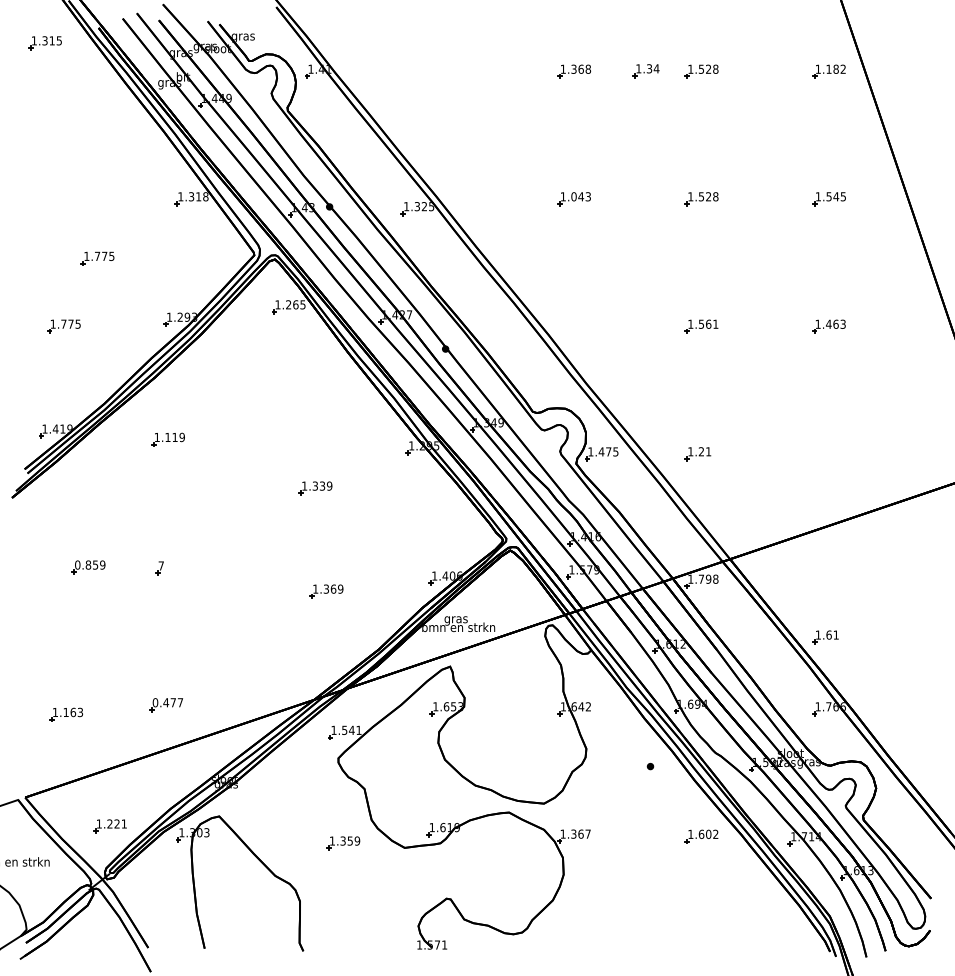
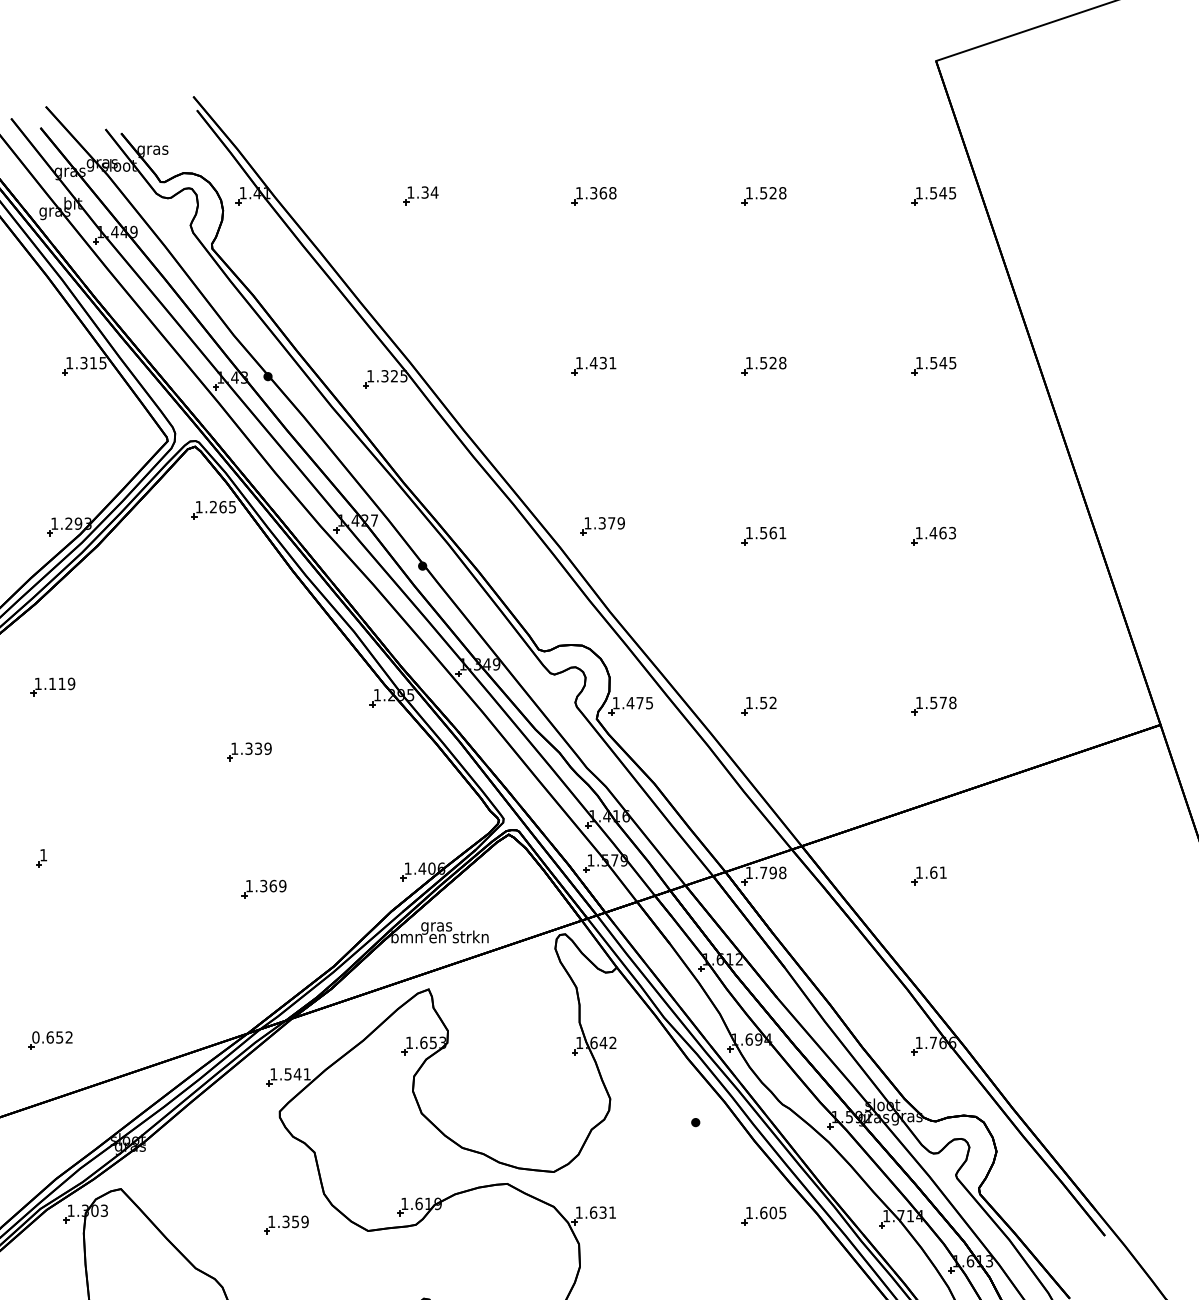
text: (835, 68) -> (942, 192), 1.182 -> 1.545
part: (645, 71) -> (419, 196), moved
text: (205, 196) -> (102, 362), 1.318 -> 1.315
text: (580, 196) -> (602, 362), 1.043 -> 1.431
part: (580, 319) -> (602, 526), added
text: (704, 451) -> (767, 702), 1.21 -> 1.52
part: (829, 454) -> (934, 706), added
text: (160, 565) -> (42, 854), 7 -> 1
part: (825, 637) -> (928, 875), moved
text: (173, 702) -> (59, 1037), 0.477 -> 0.652
text: (580, 833) -> (602, 1211), 1.367 -> 1.631
text: (715, 833) -> (782, 1211), 1.602 -> 1.605

